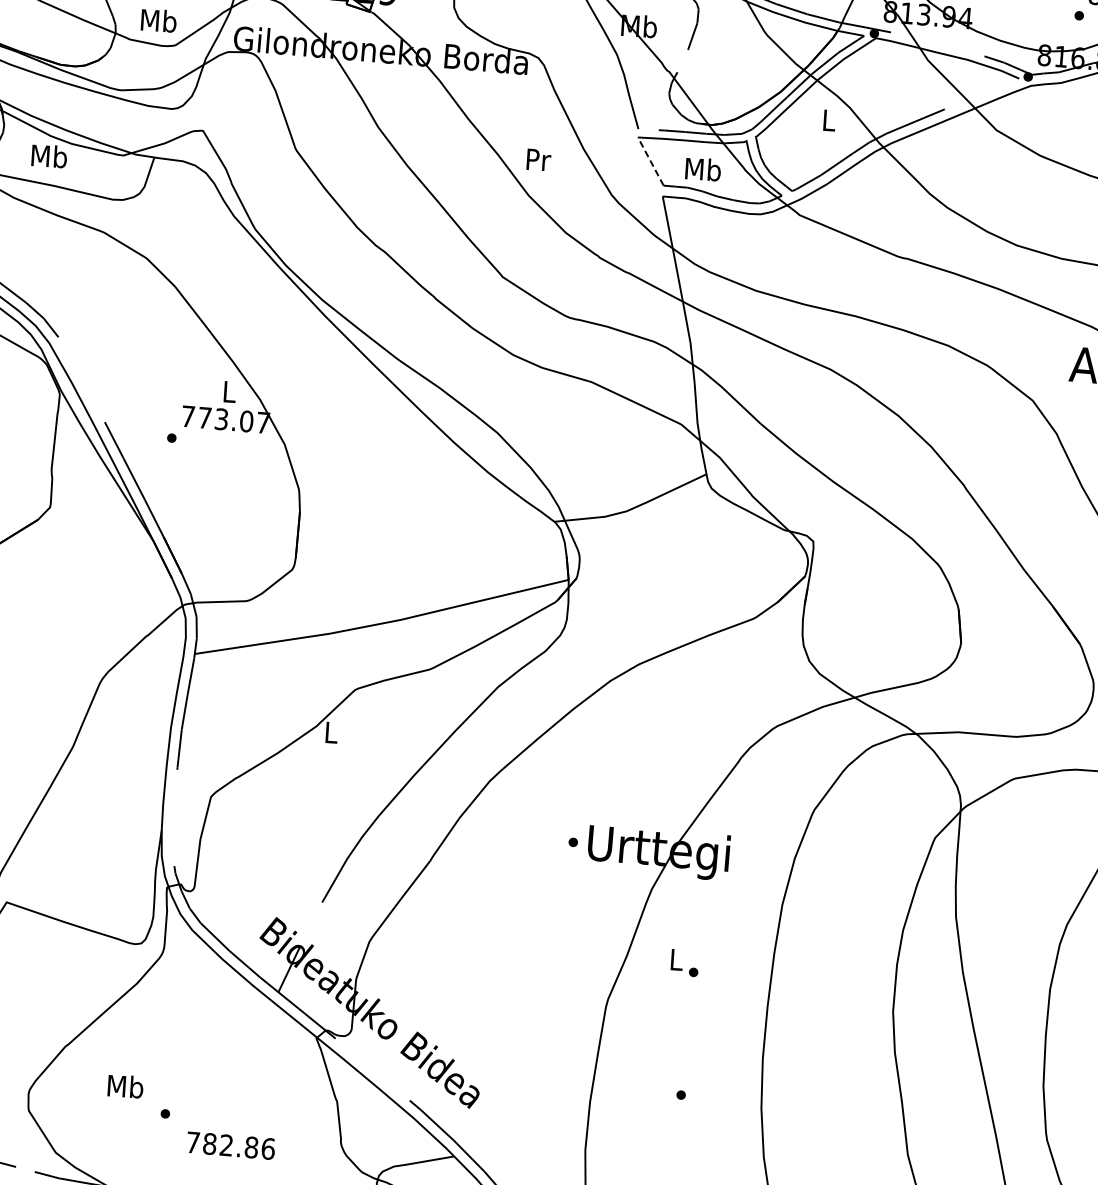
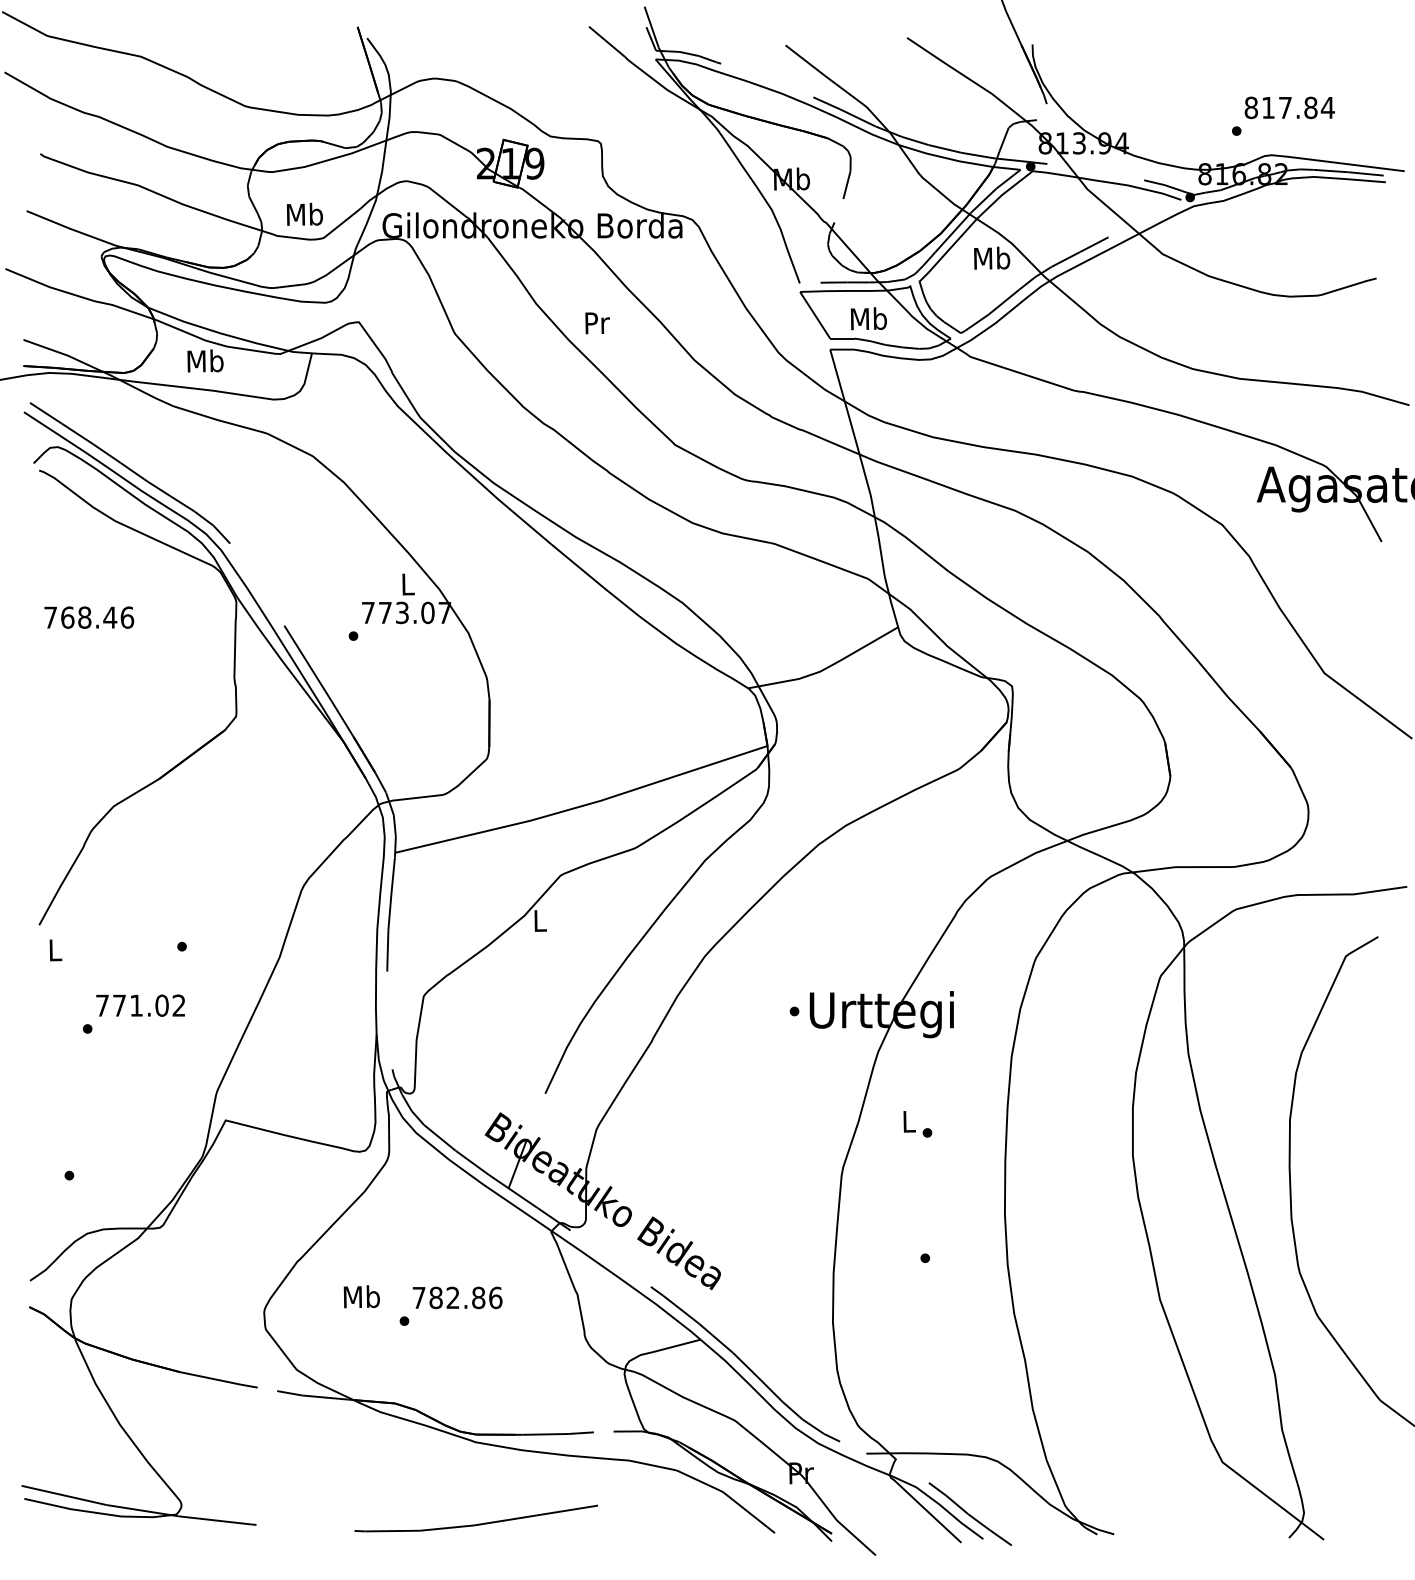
text: (829, 119) -> (992, 257), L -> Mb
text: (538, 160) -> (597, 323), moved
line: (651, 161) -> (815, 315), dashed -> solid
text: (230, 1145) -> (457, 1297), moved

